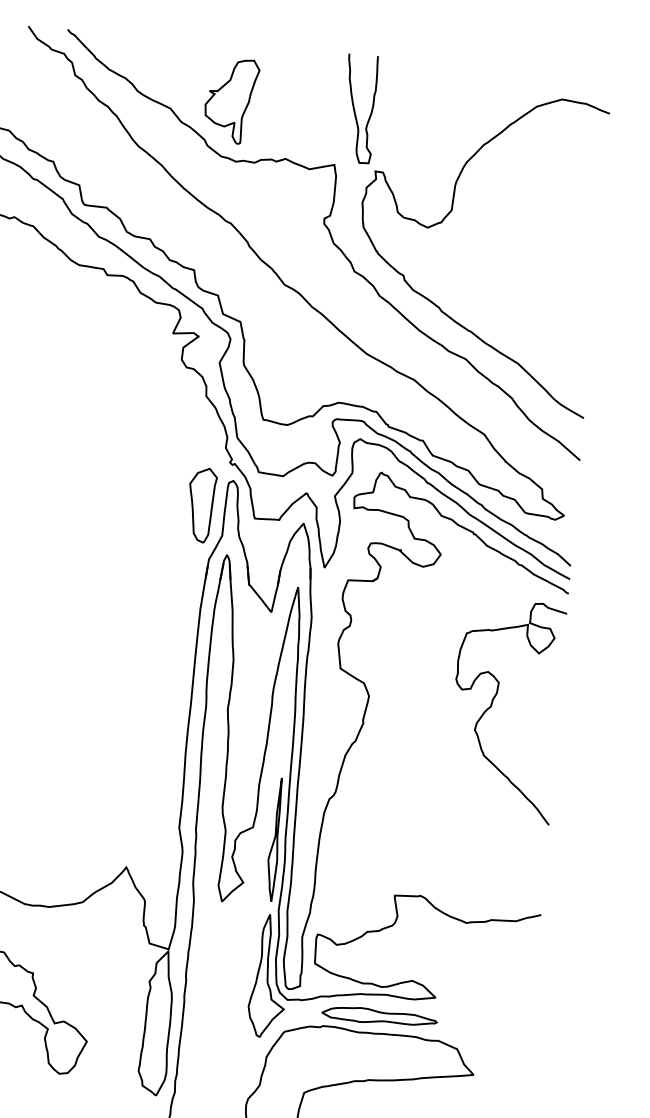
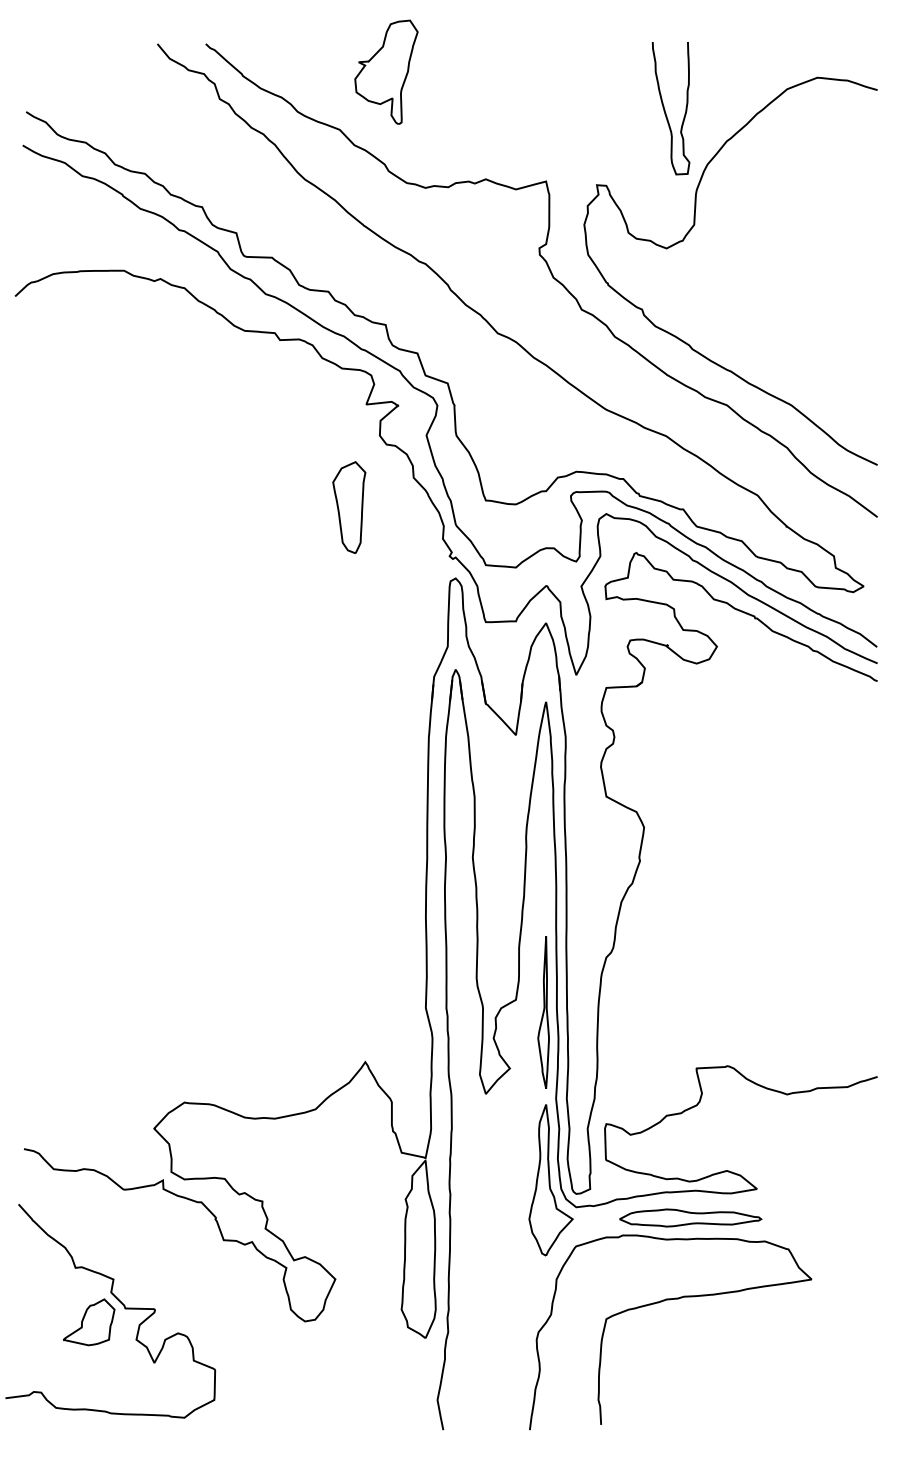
part: (231, 100) -> (386, 71), moved
curve: (355, 109) -> (665, 109), moved
part: (201, 505) -> (349, 507), moved
curve: (492, 706) -> (795, 826), removed

